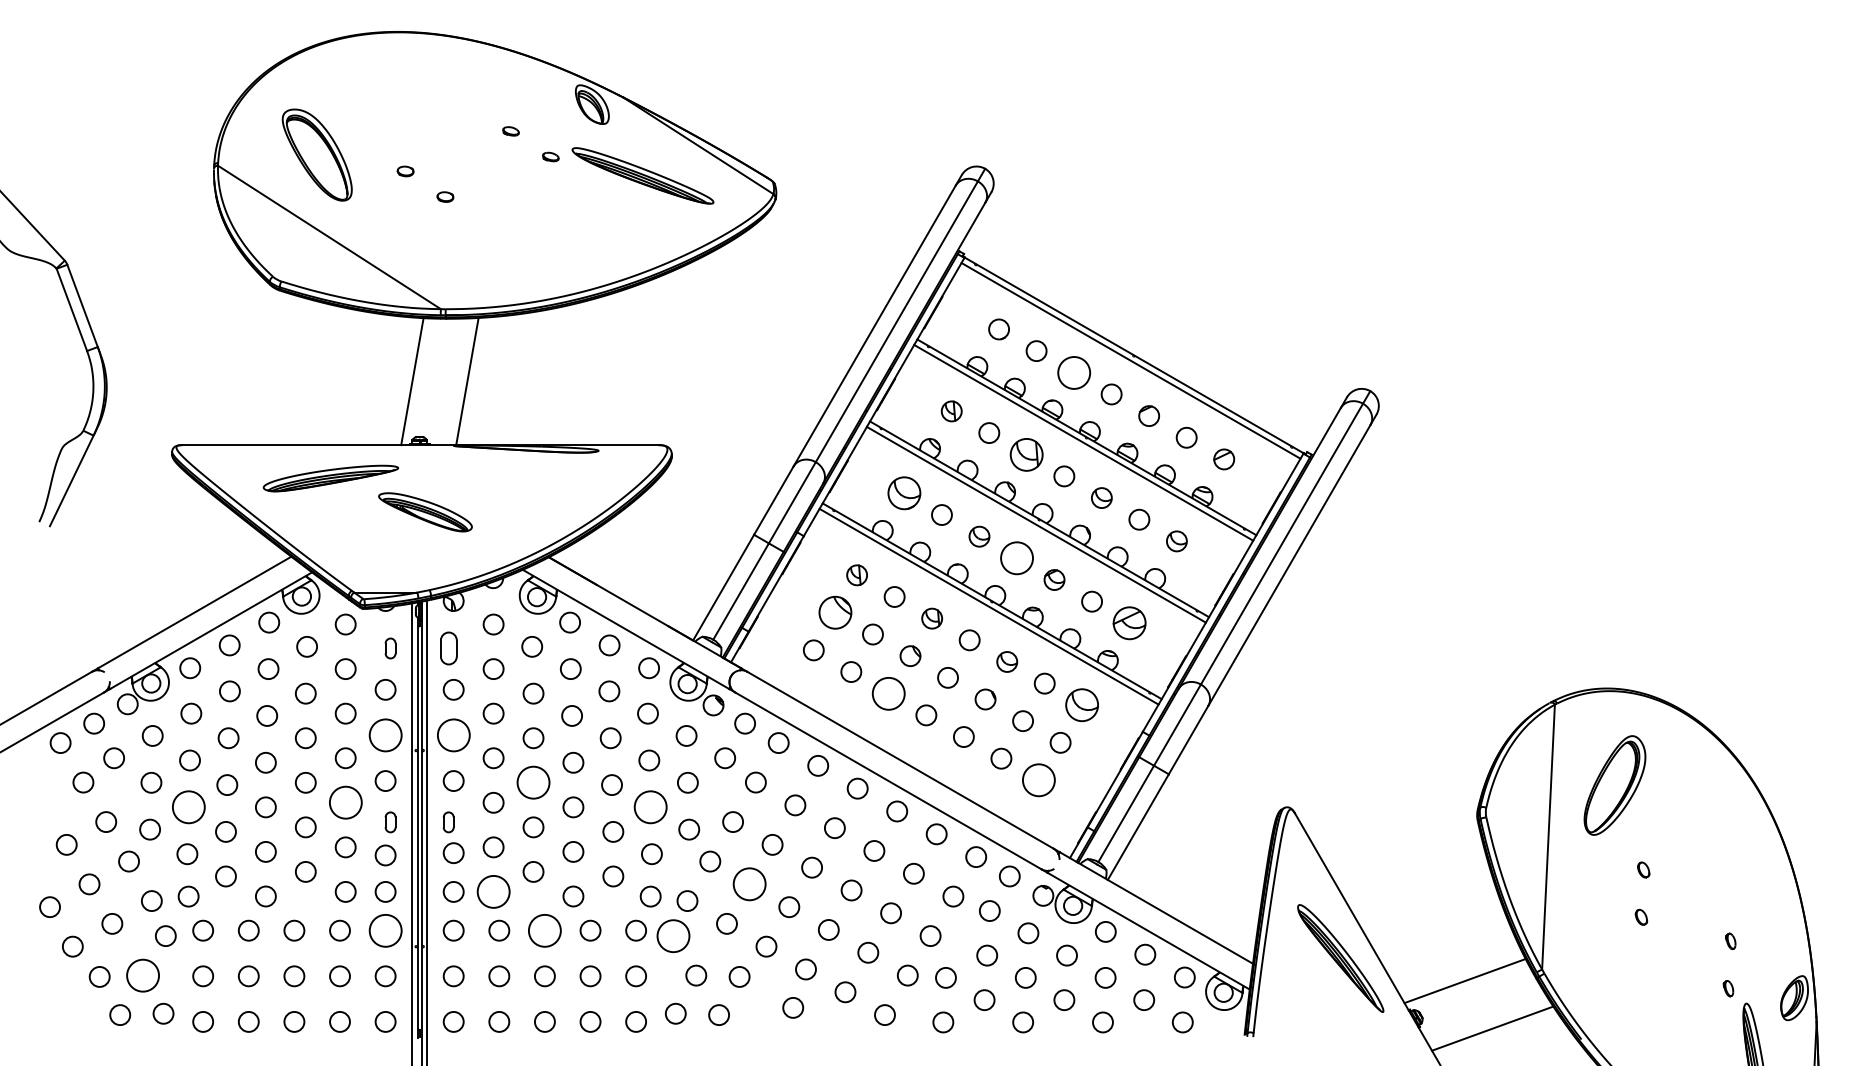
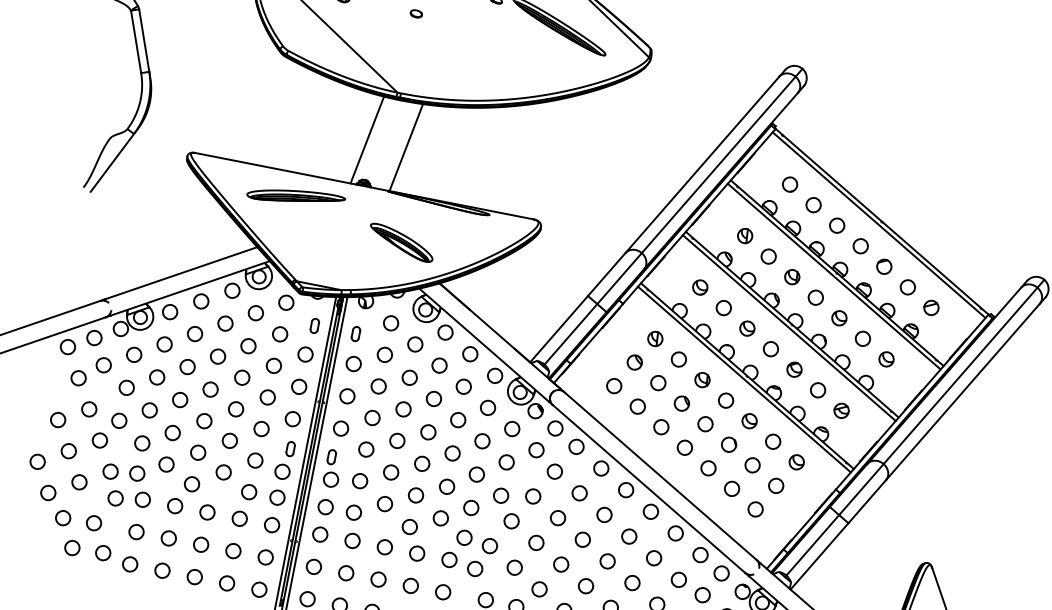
circle: (1073, 372) -> (836, 225), size x0.62
part: (1026, 454) -> (792, 276), size x0.62
part: (904, 493) -> (700, 287), size x0.62
part: (425, 512) -> (401, 242), moved
circle: (1016, 558) -> (770, 349), size x0.62
part: (835, 612) -> (634, 362), size x0.62
part: (1129, 623) -> (841, 410), size x0.62
part: (448, 648) -> (355, 334), size x0.62
circle: (888, 693) -> (661, 427), size x0.62
part: (1082, 705) -> (796, 462), size x0.62
circle: (385, 735) -> (299, 386), size x0.62
circle: (453, 735) -> (347, 396), size x0.62
circle: (1038, 780) -> (755, 509), size x0.62
circle: (533, 782) -> (397, 440), size x0.62
circle: (345, 802) -> (261, 428), size x0.62
circle: (188, 807) -> (149, 410), size x0.62
circle: (650, 807) -> (476, 474), size x0.62
circle: (749, 884) -> (536, 542), size x0.62
circle: (493, 891) -> (353, 512), size x0.62
circle: (385, 930) -> (272, 524), size x0.62
circle: (544, 930) -> (384, 547), size x0.62
circle: (673, 935) -> (475, 568), size x0.62
circle: (142, 975) -> (93, 523), size x0.62

